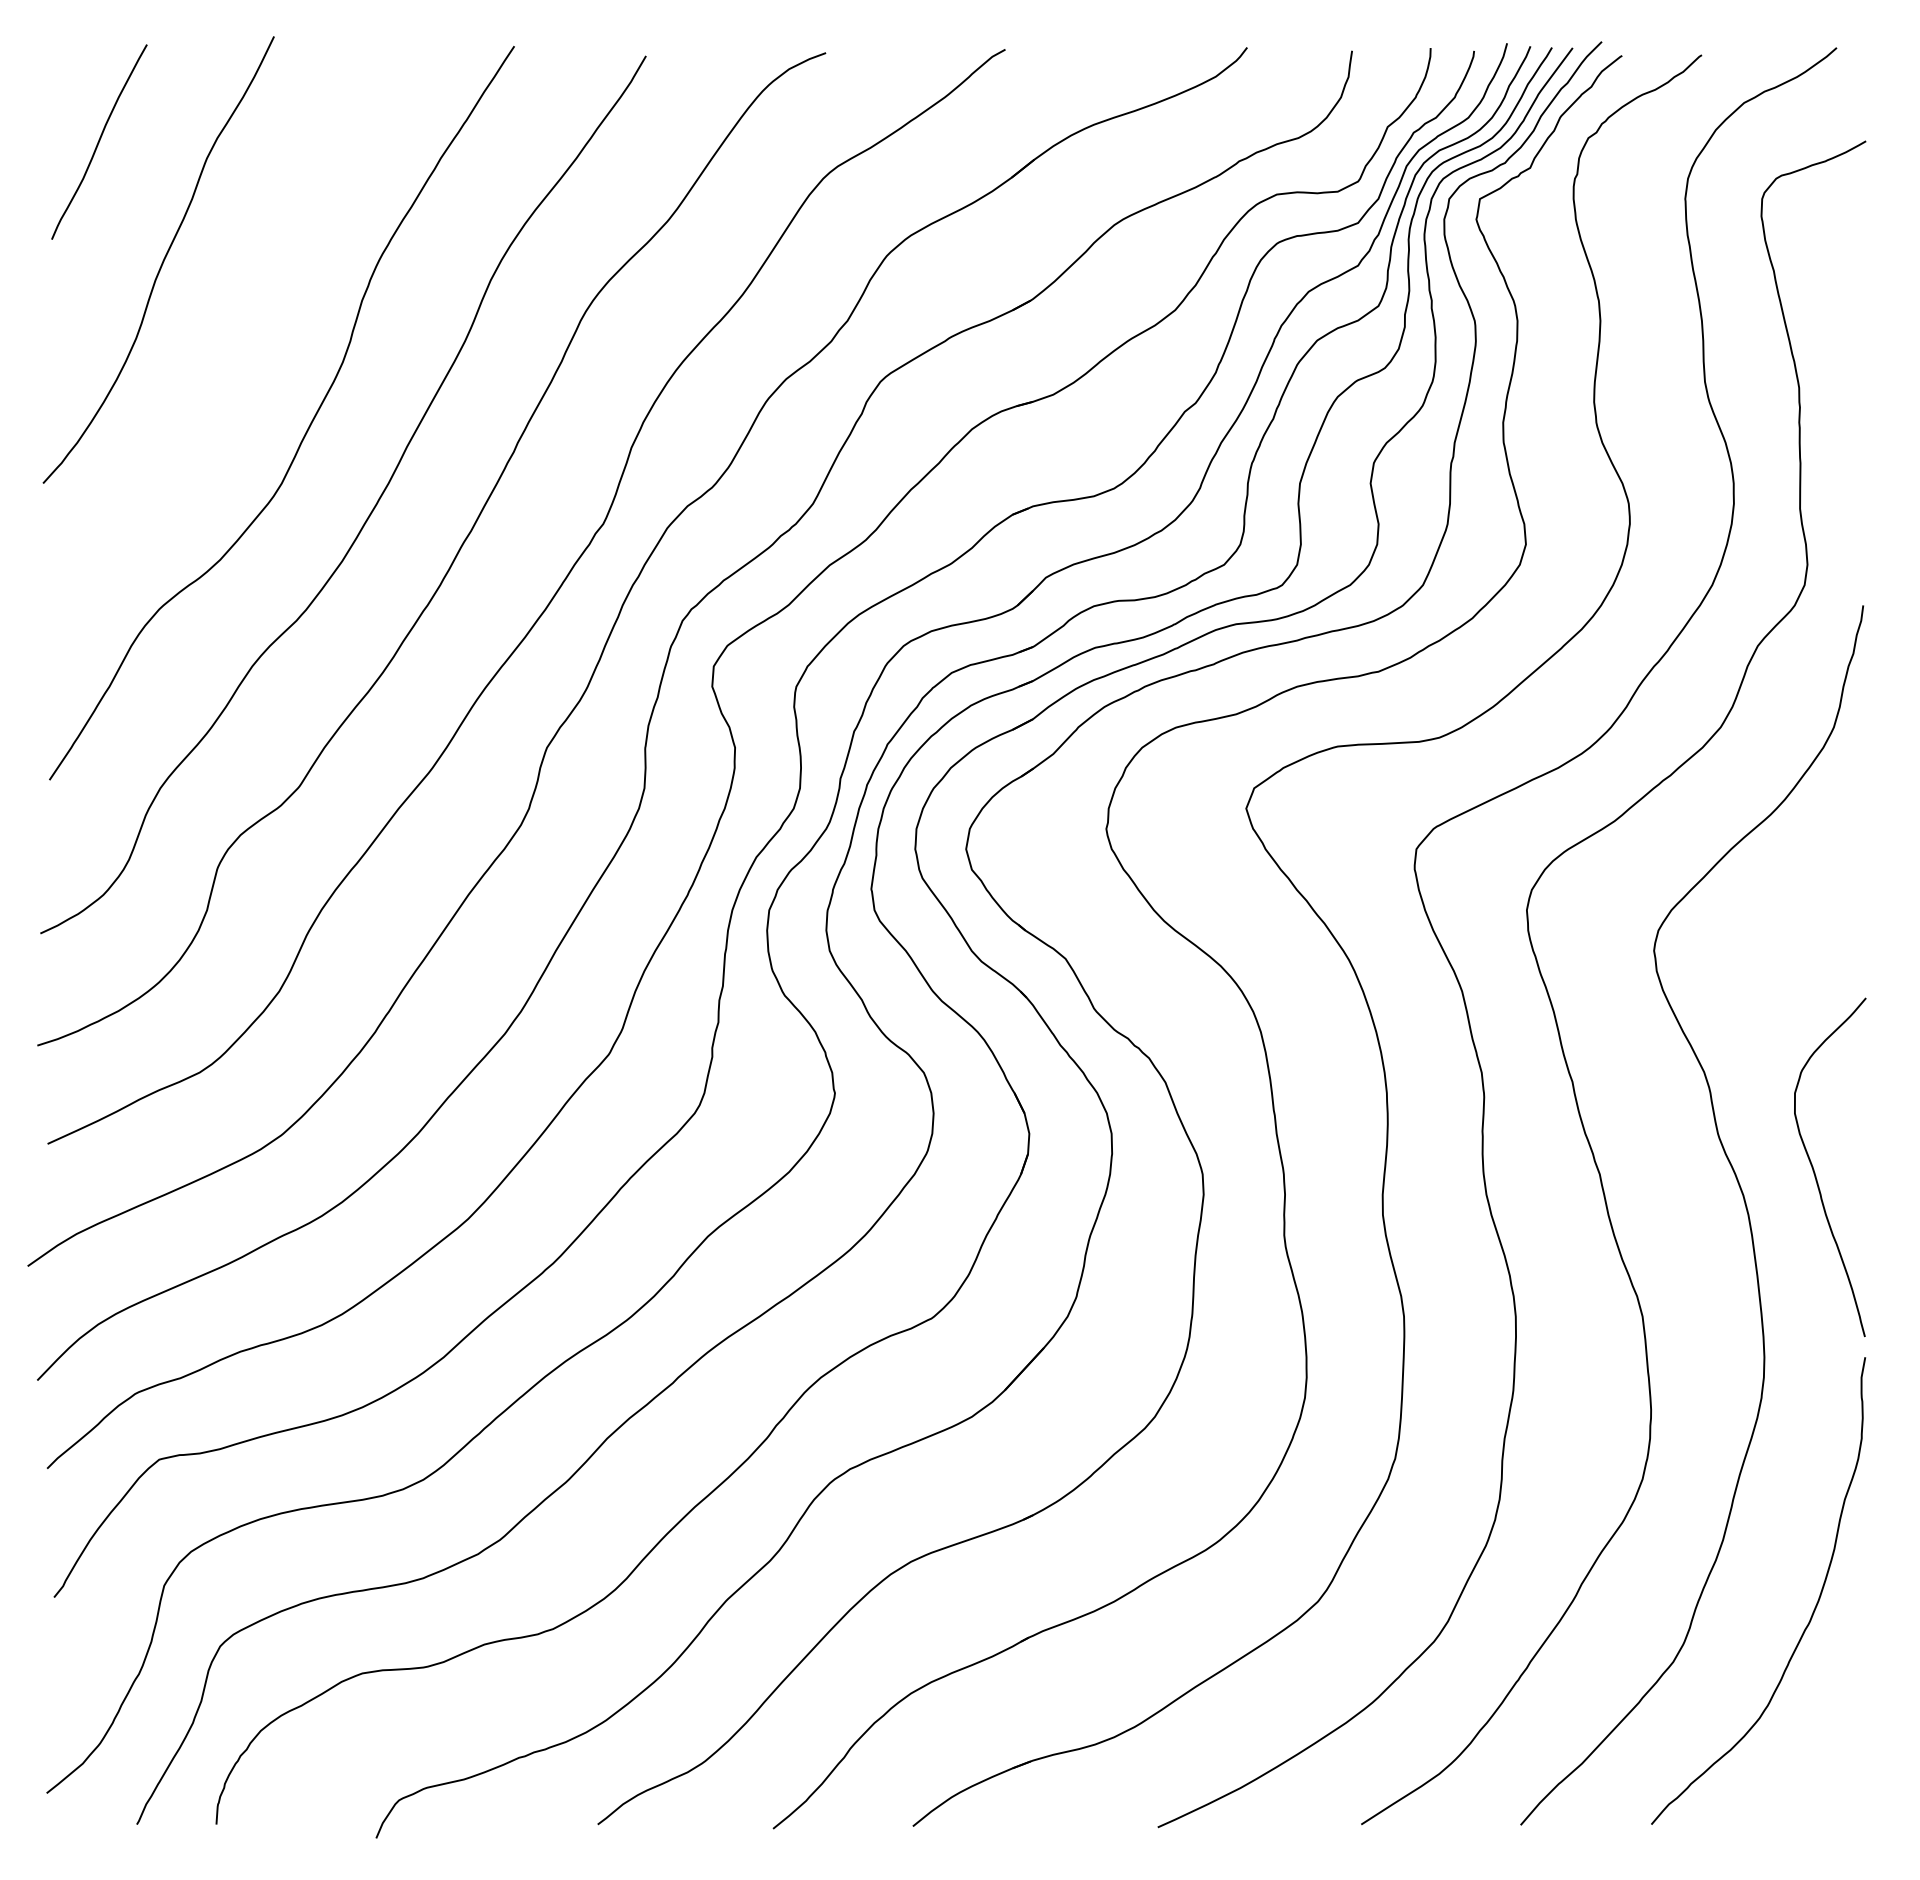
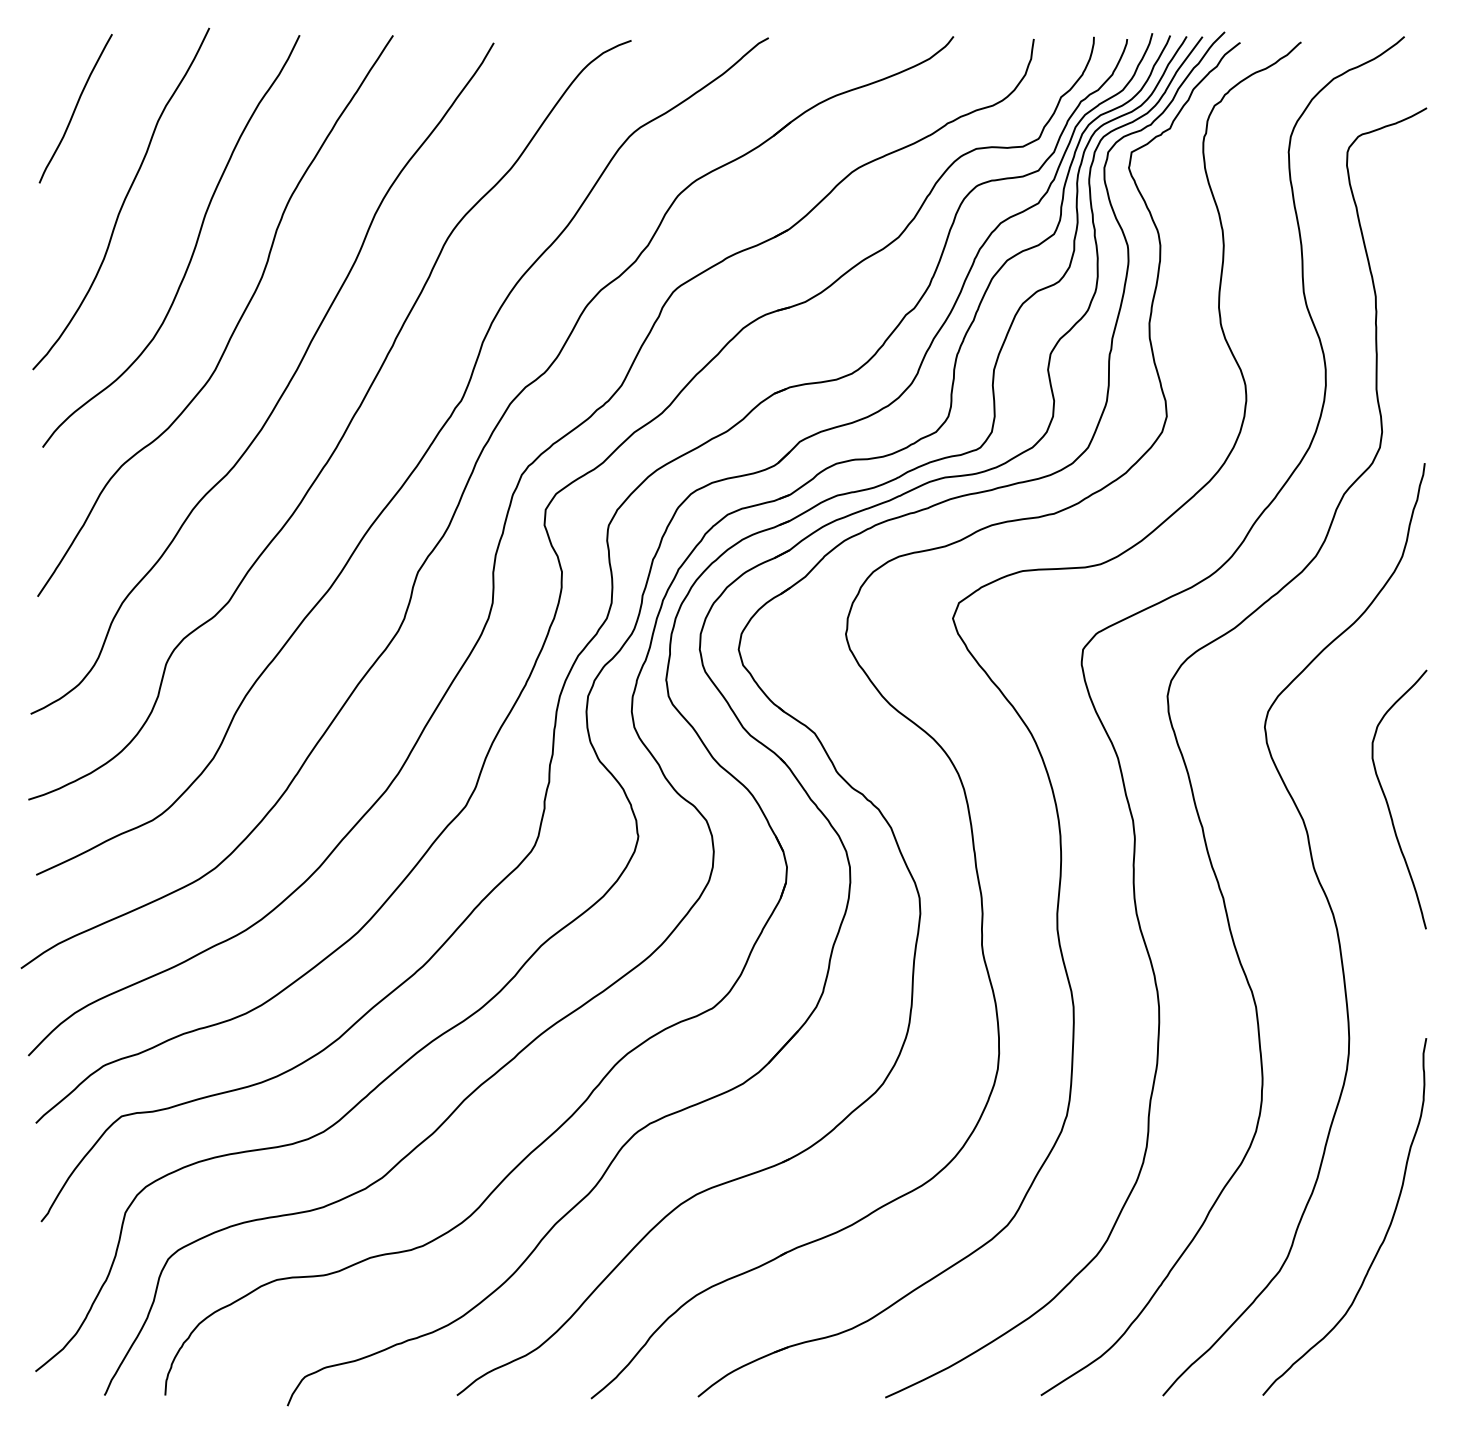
curve: (252, 328) -> (192, 251), added
curve: (1815, 1172) -> (1388, 803), moved

